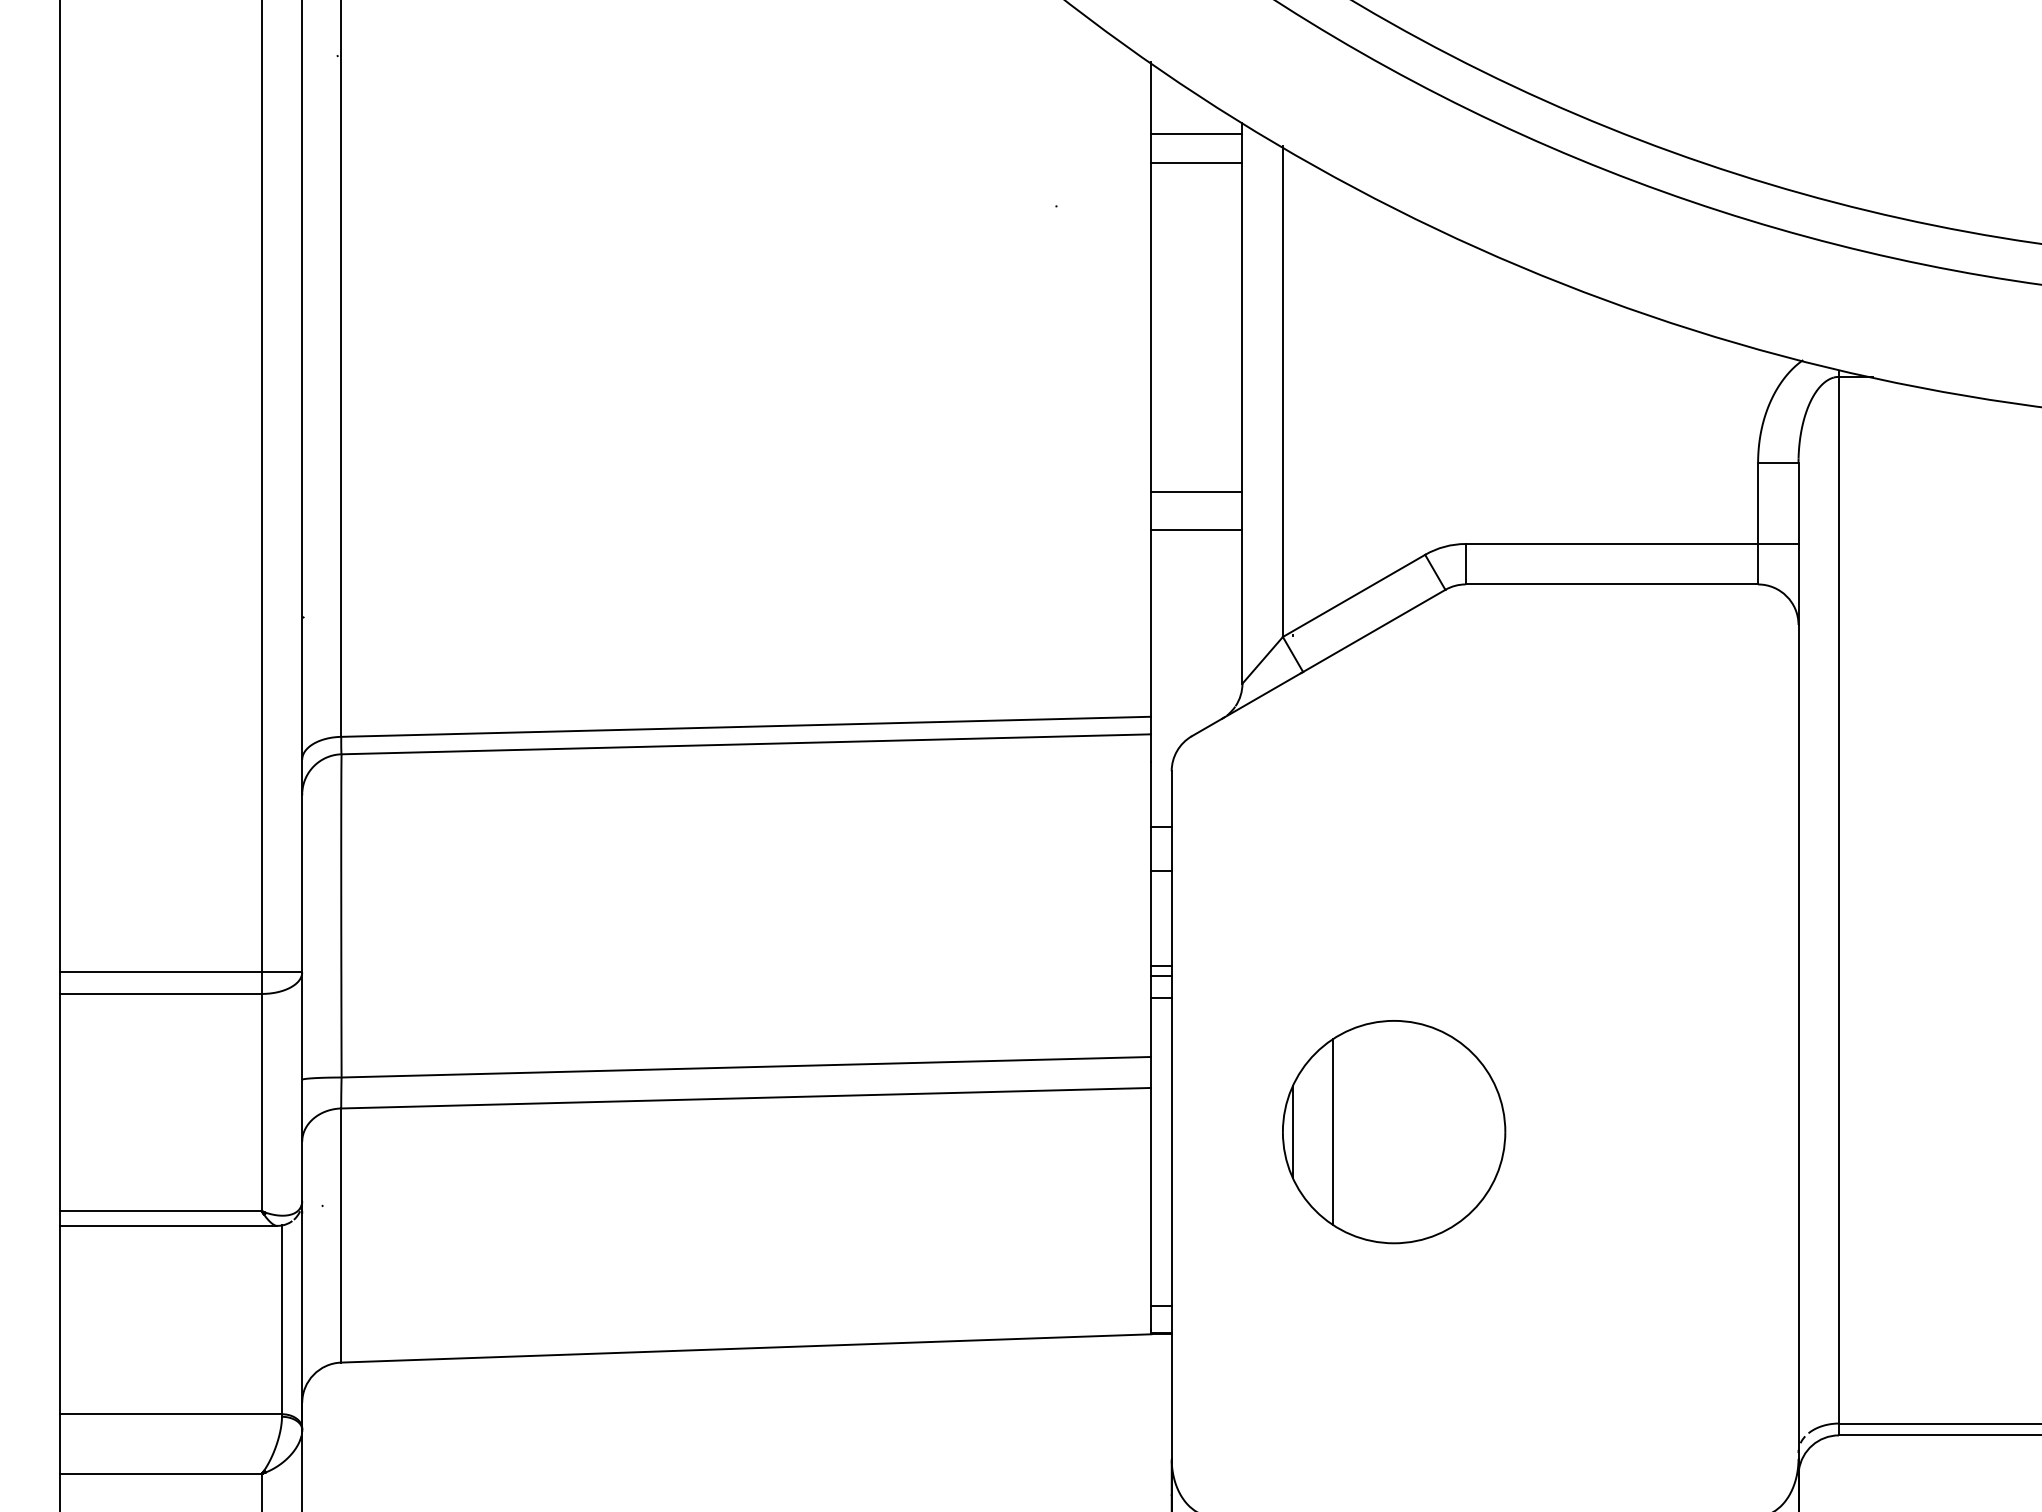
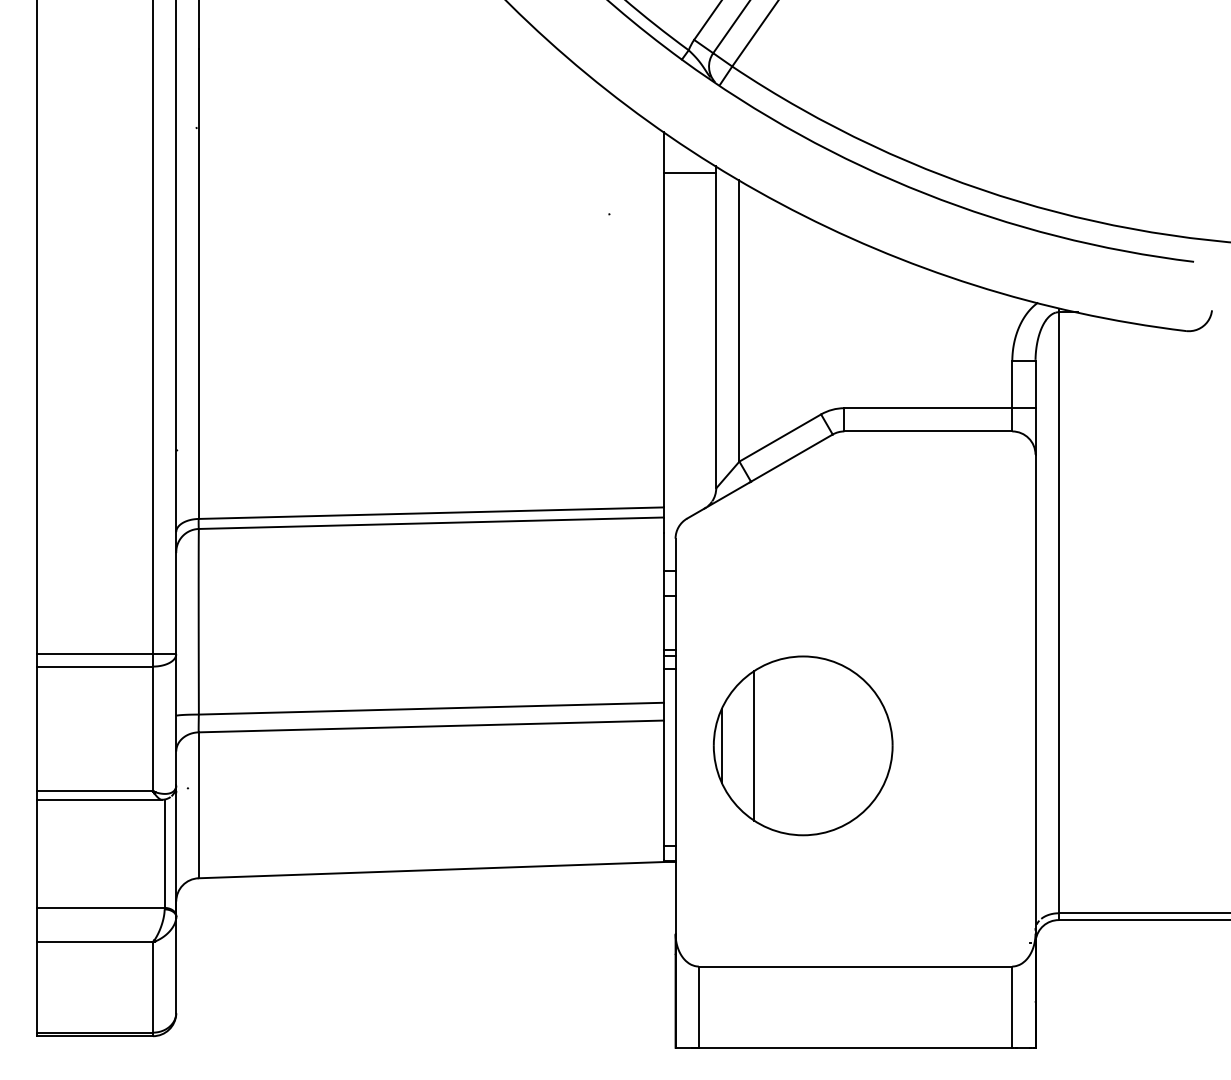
line: (1195, 163) -> (689, 189), removed
line: (1195, 492) -> (689, 378), removed
line: (1195, 530) -> (689, 400), removed
part: (1394, 1131) -> (803, 745), size x1.4

